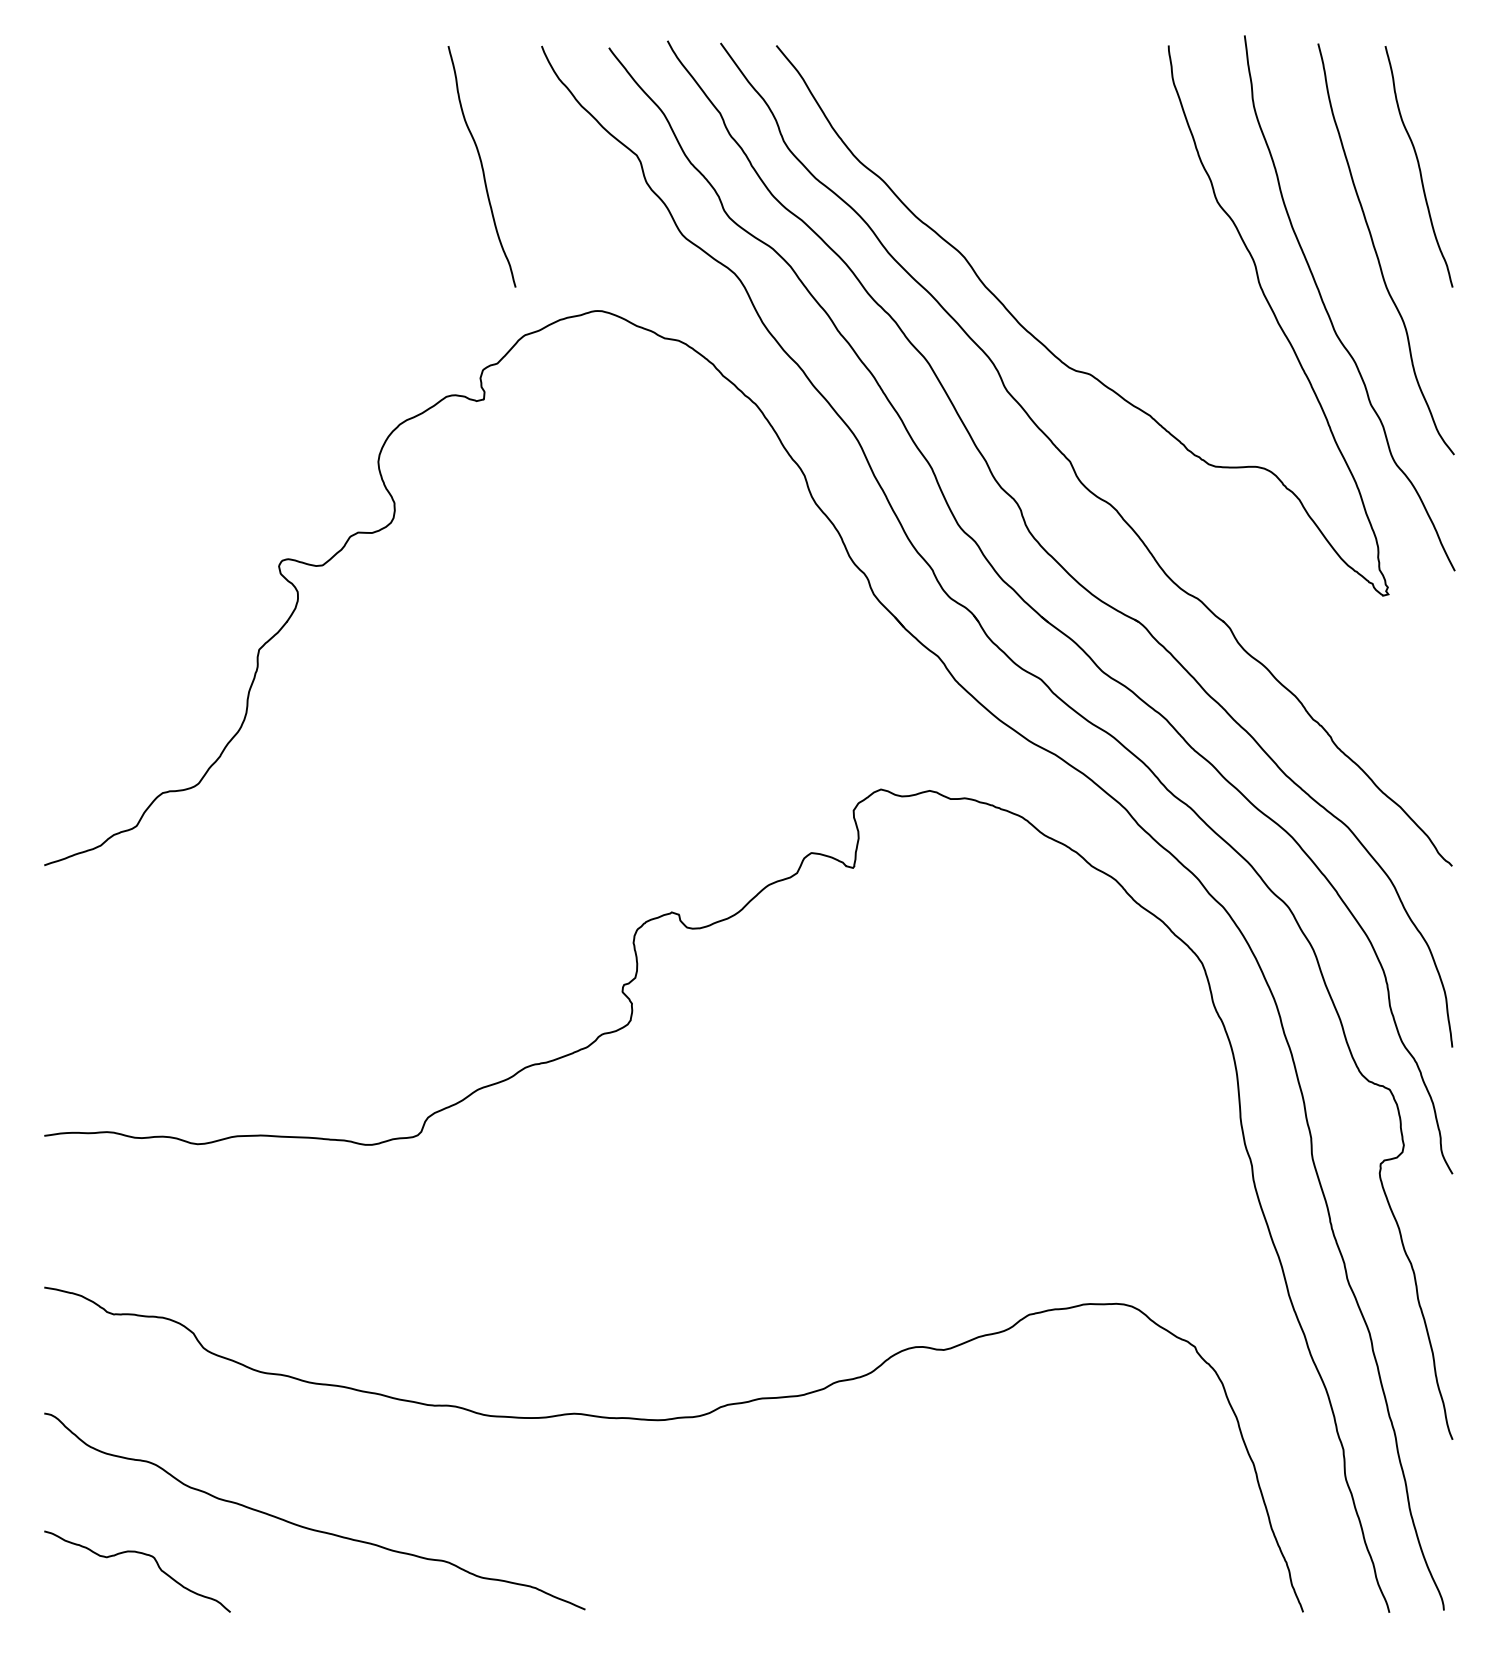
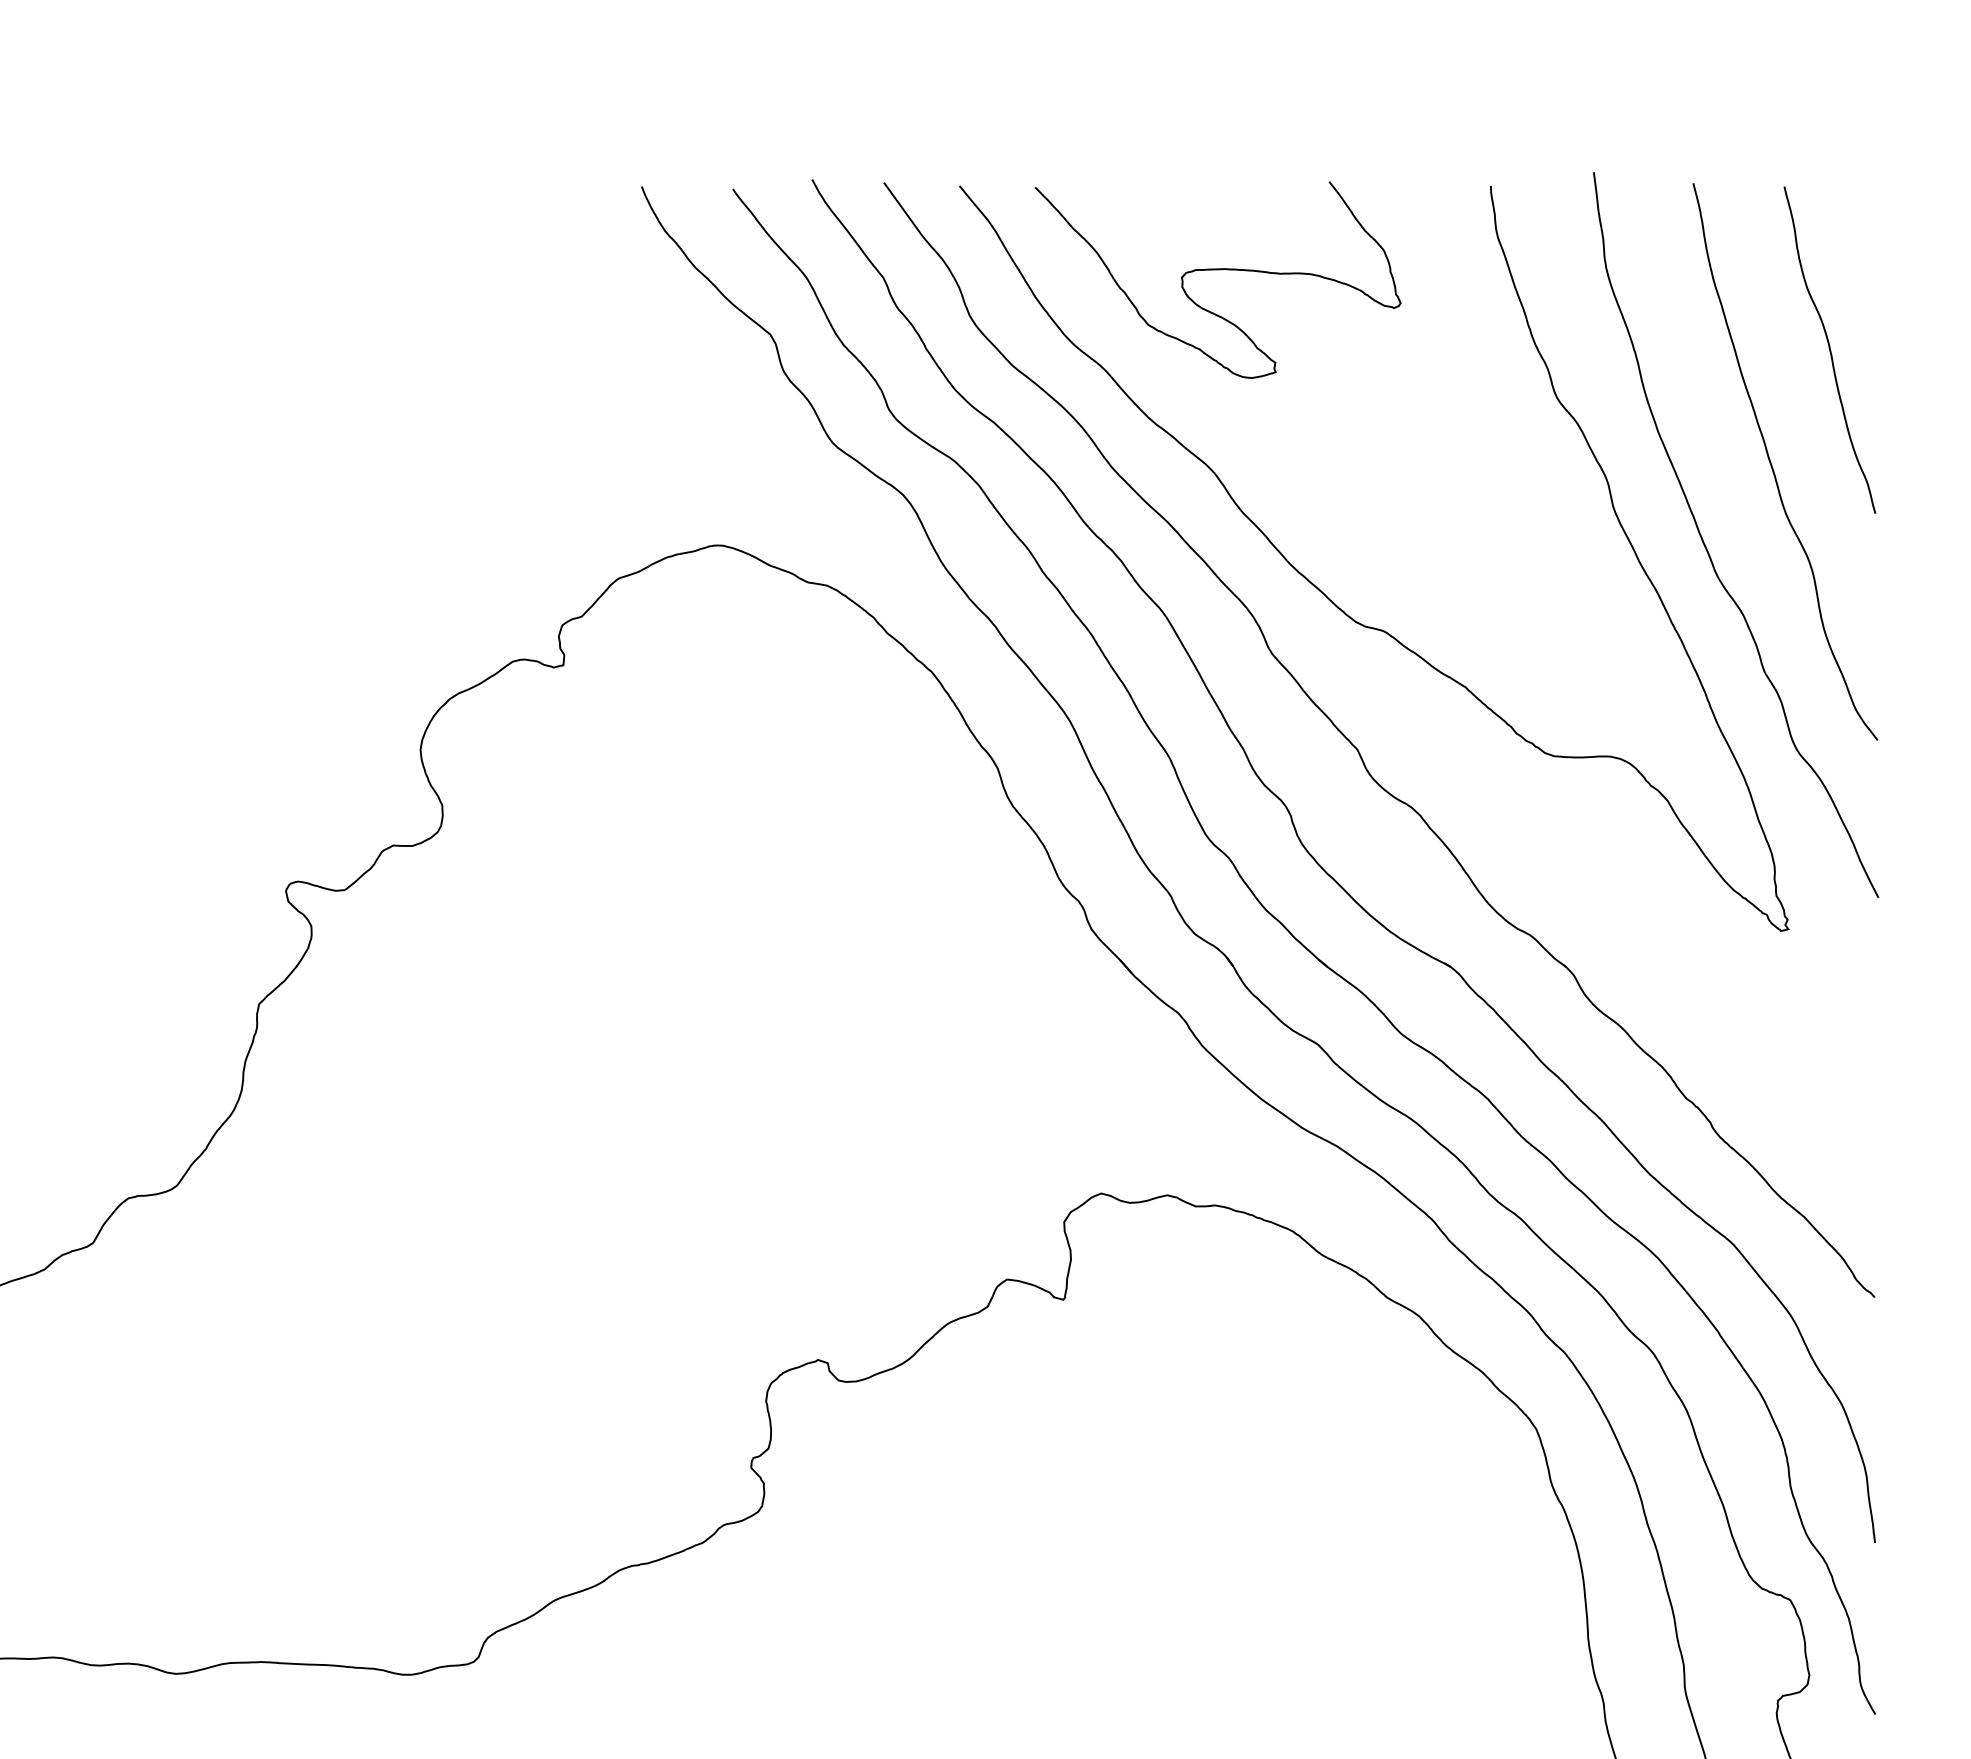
curve: (965, 108) -> (1215, 271), added
curve: (481, 166) -> (560, 349), removed

